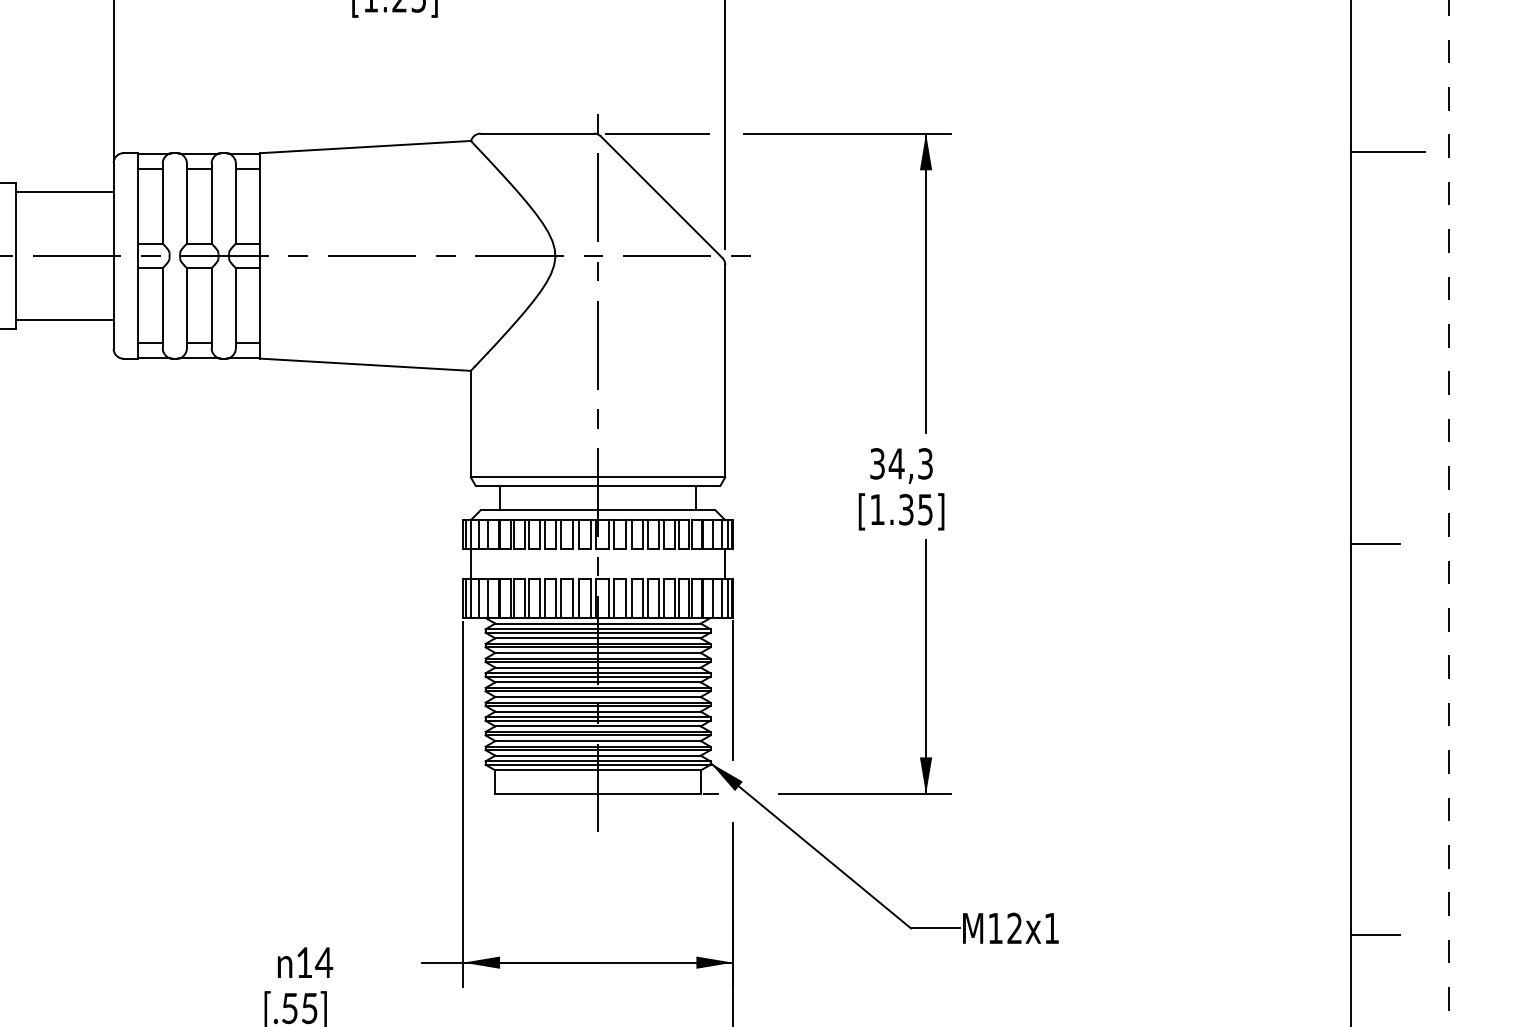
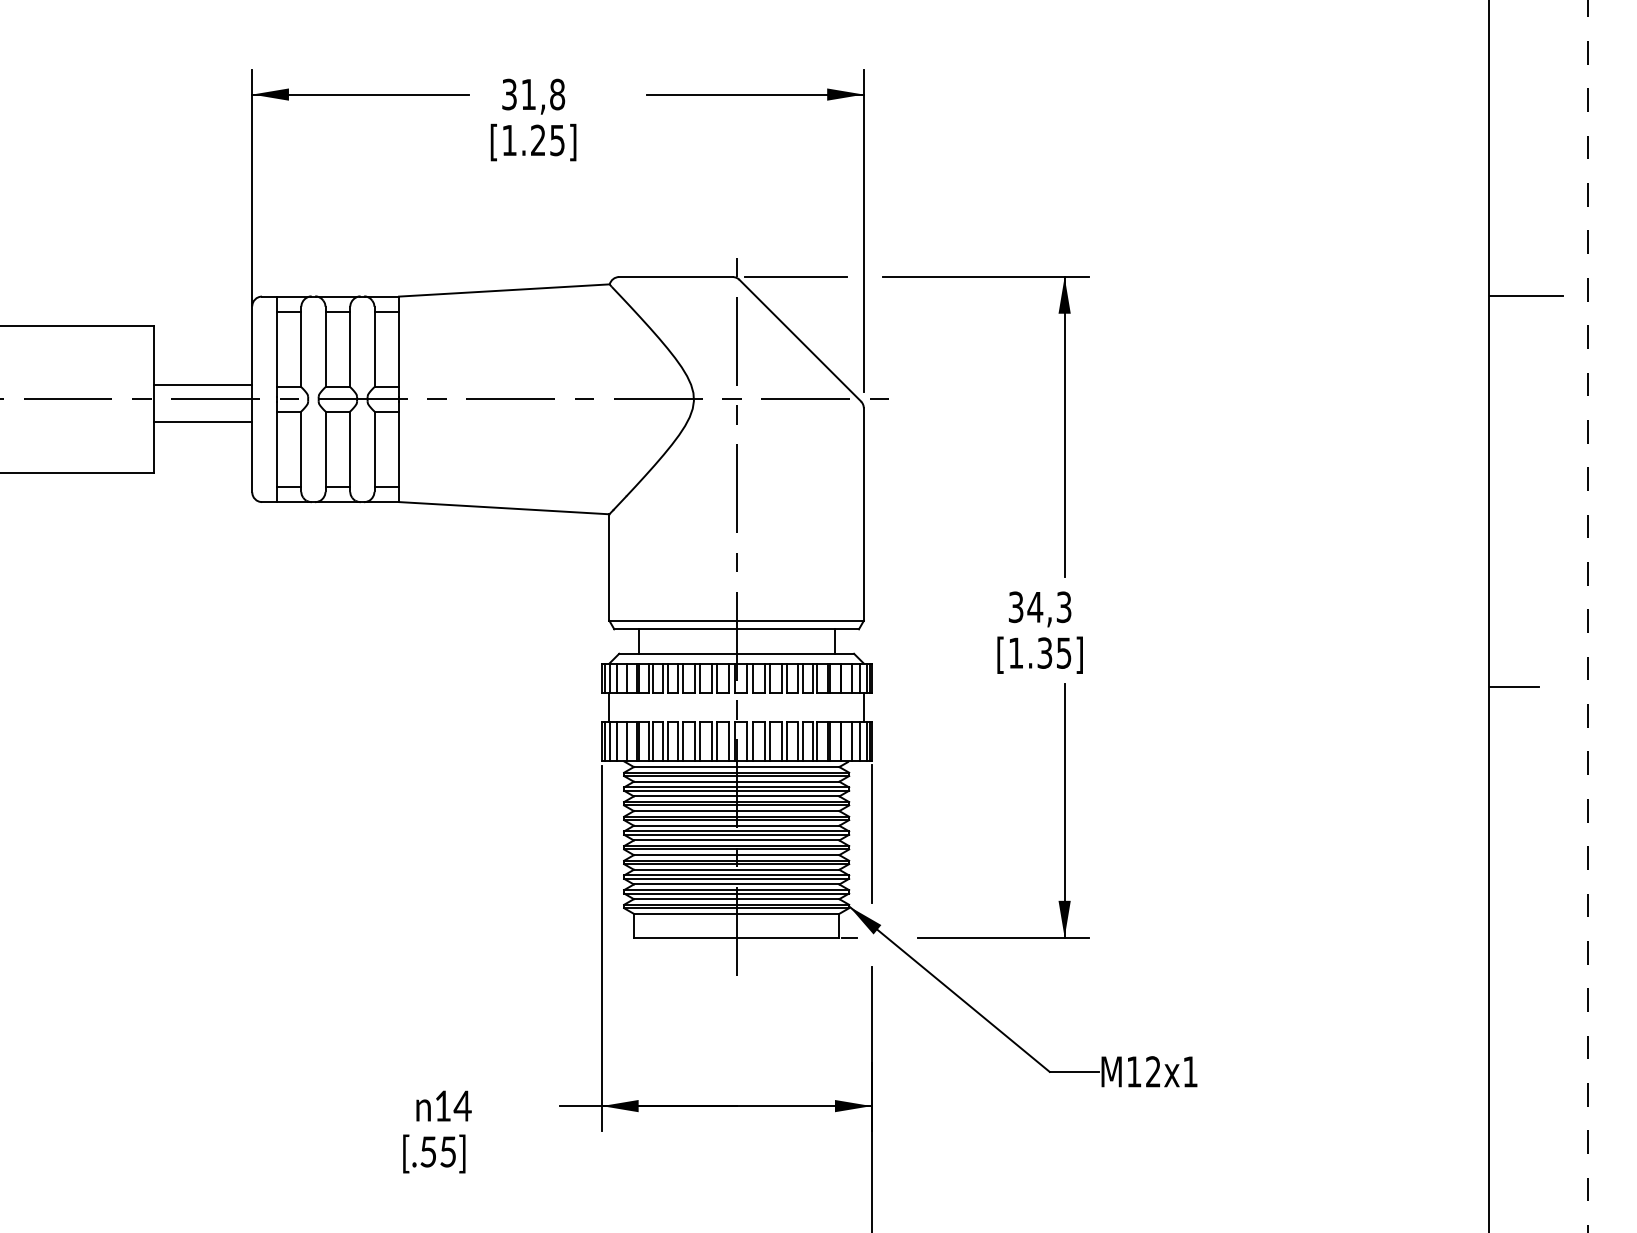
line: (64, 192) -> (203, 384), moved
line: (64, 319) -> (203, 421), moved
line: (1375, 935) -> (1514, 1078), removed

